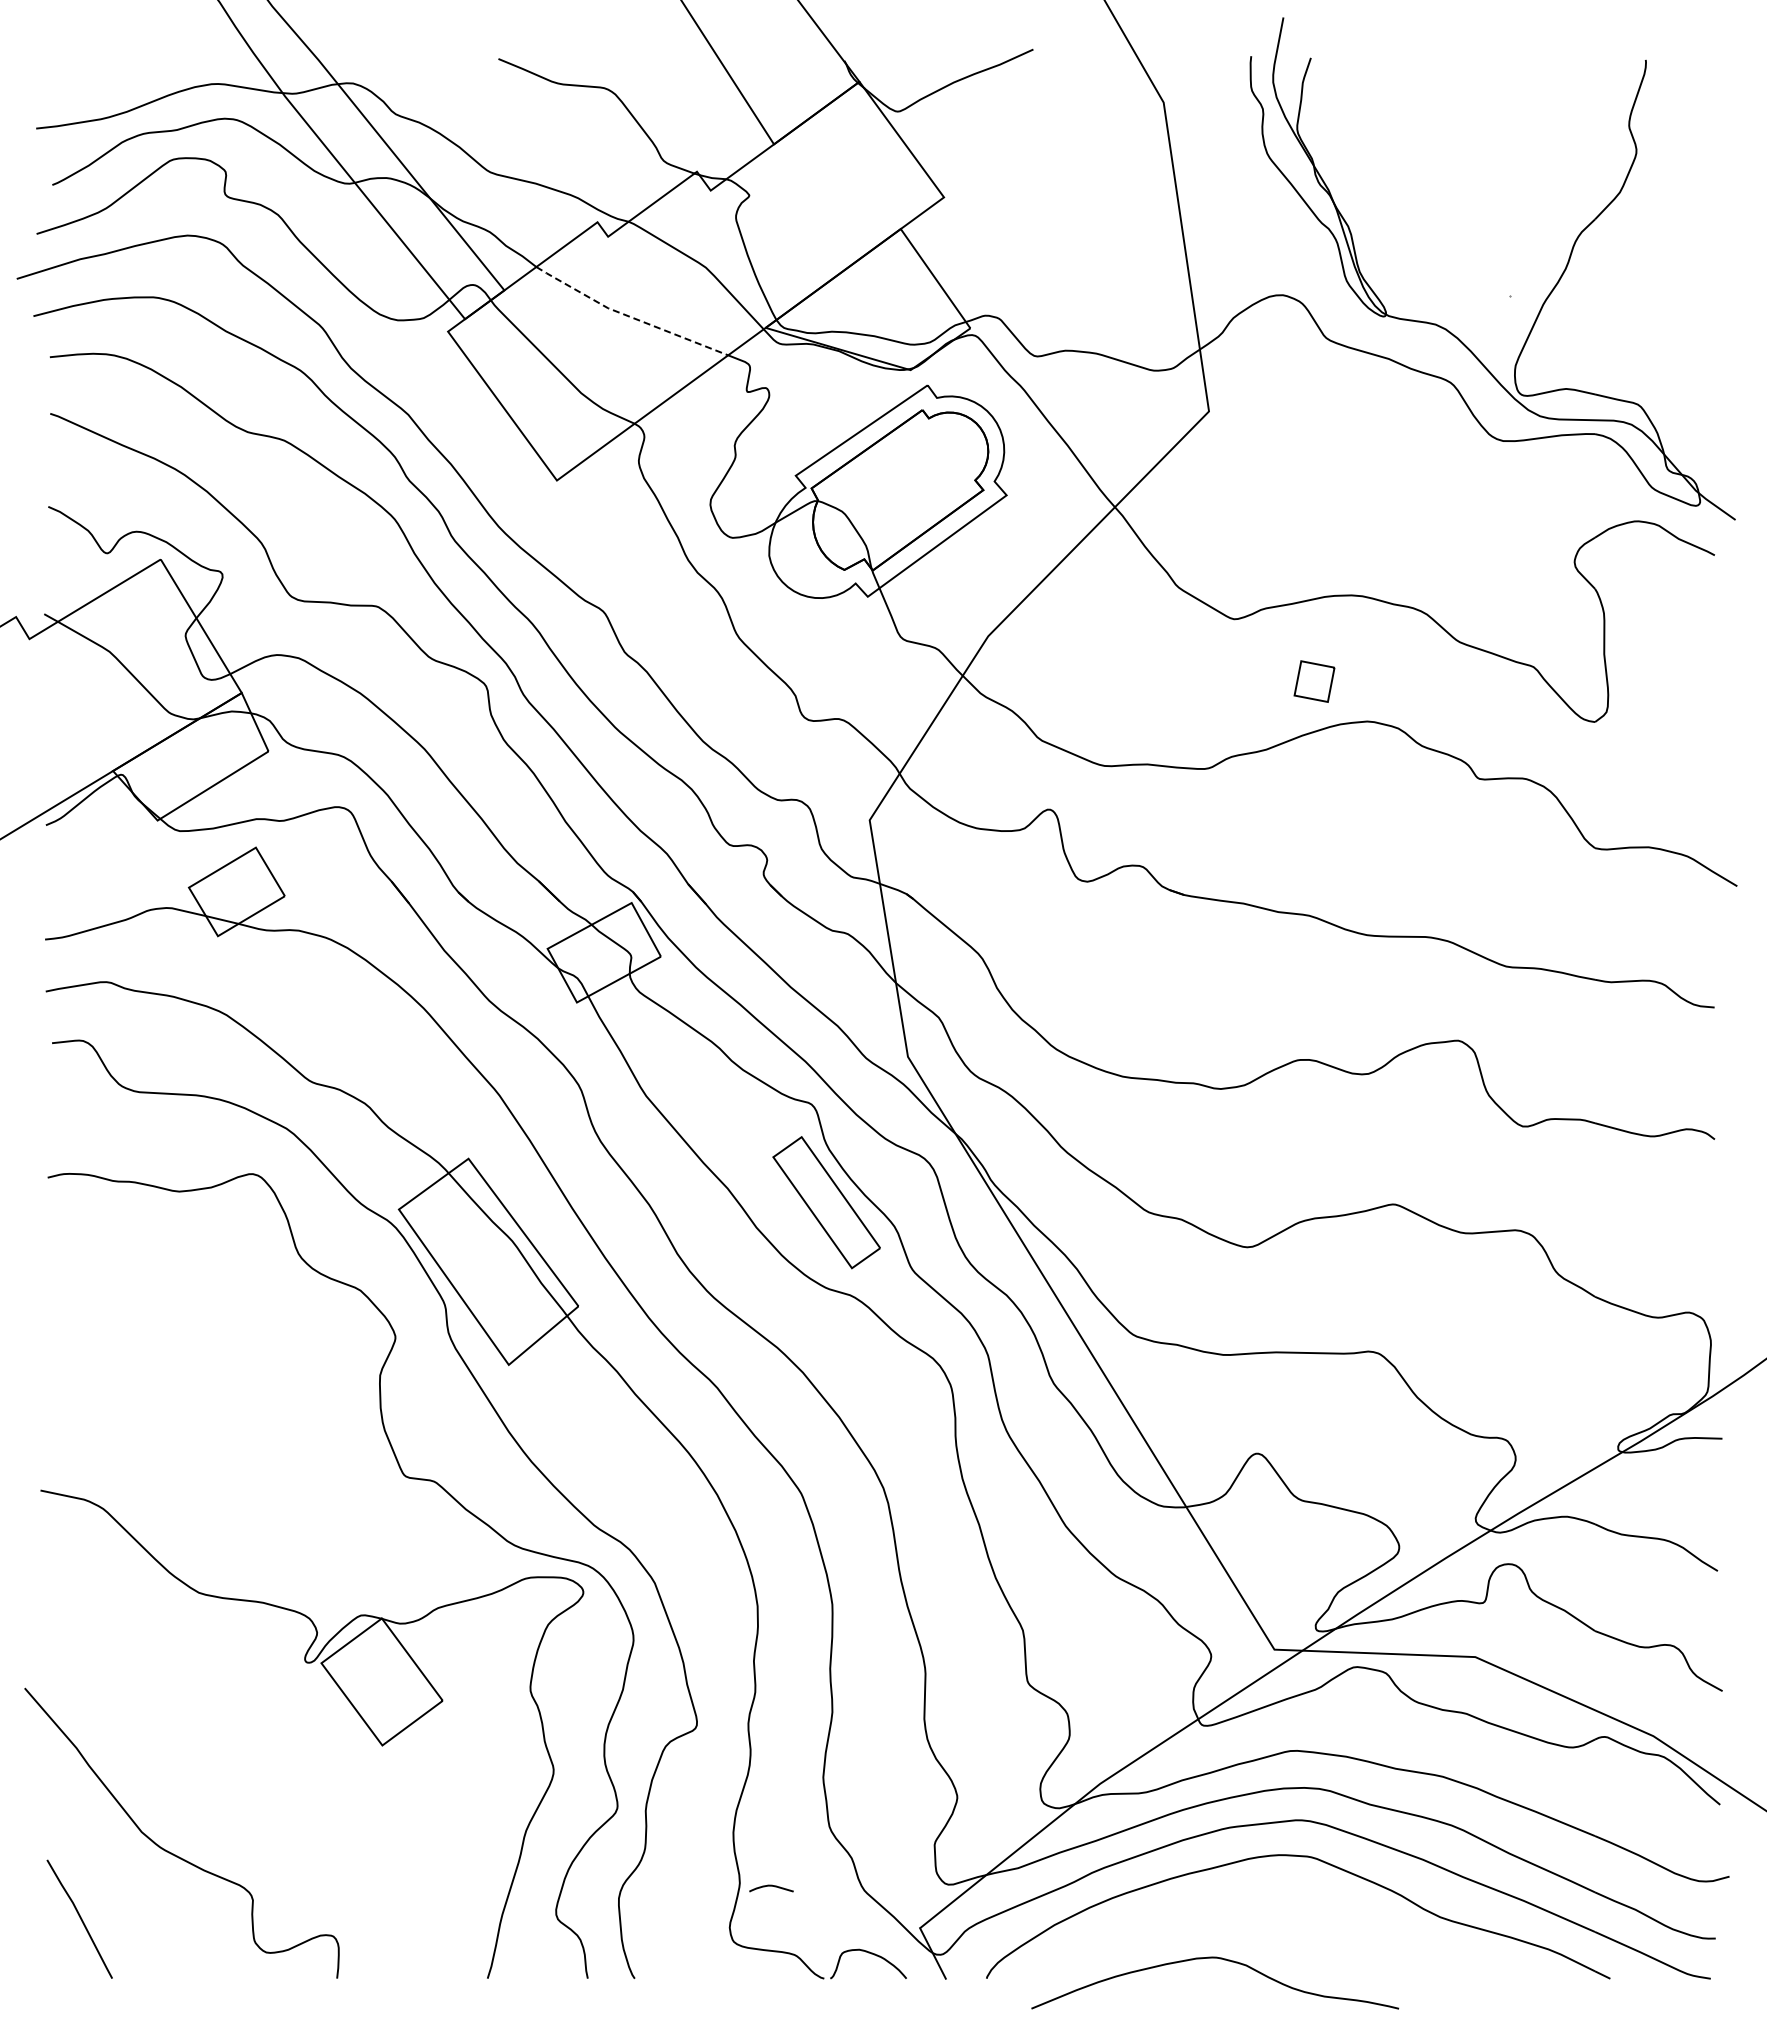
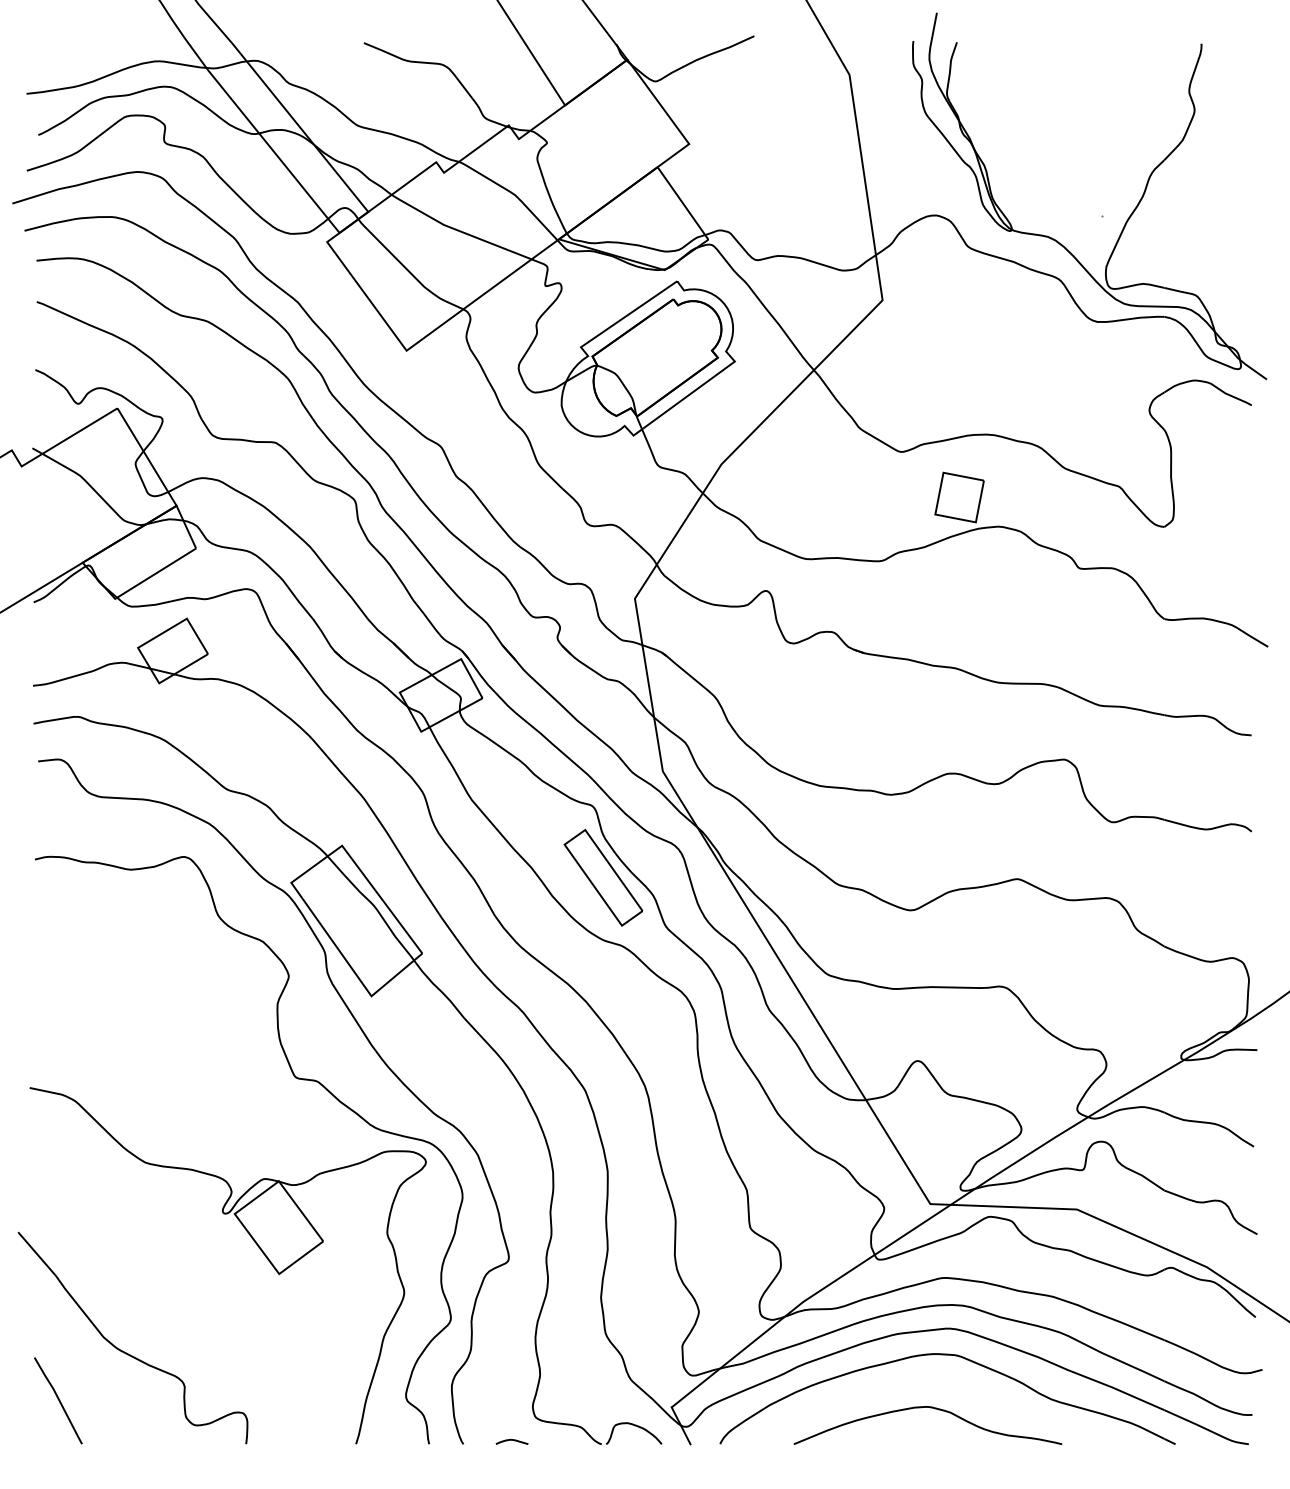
line: (628, 316) -> (458, 231), dashed -> solid
part: (1314, 681) -> (959, 497), size x1.67
curve: (771, 1886) -> (512, 1440), moved
curve: (1220, 1959) -> (931, 1408), moved

